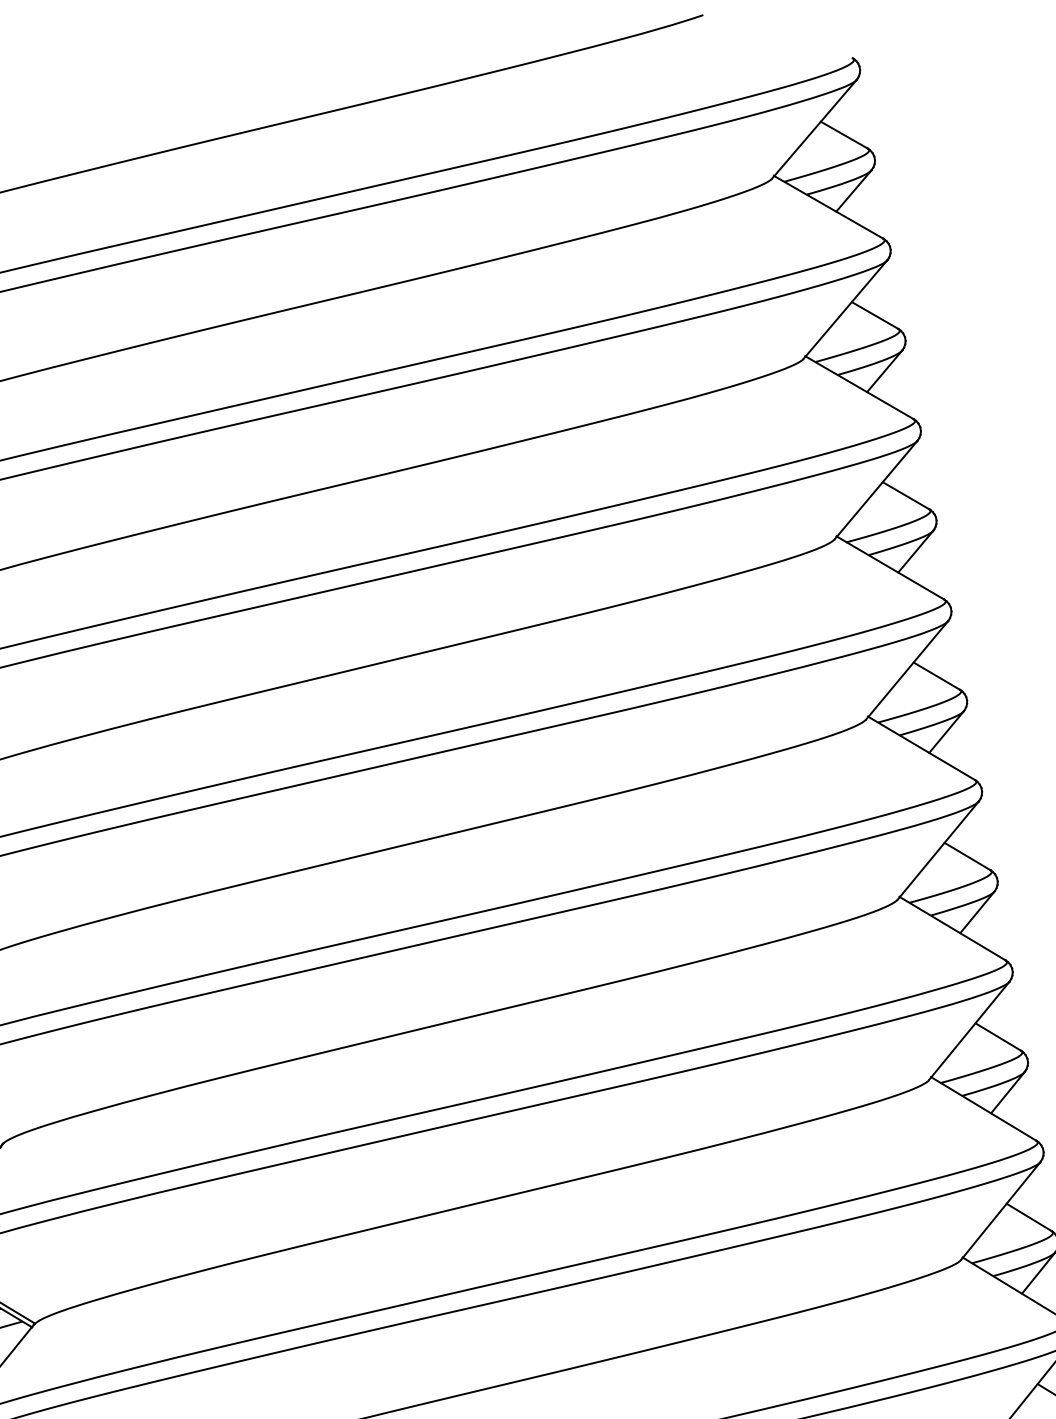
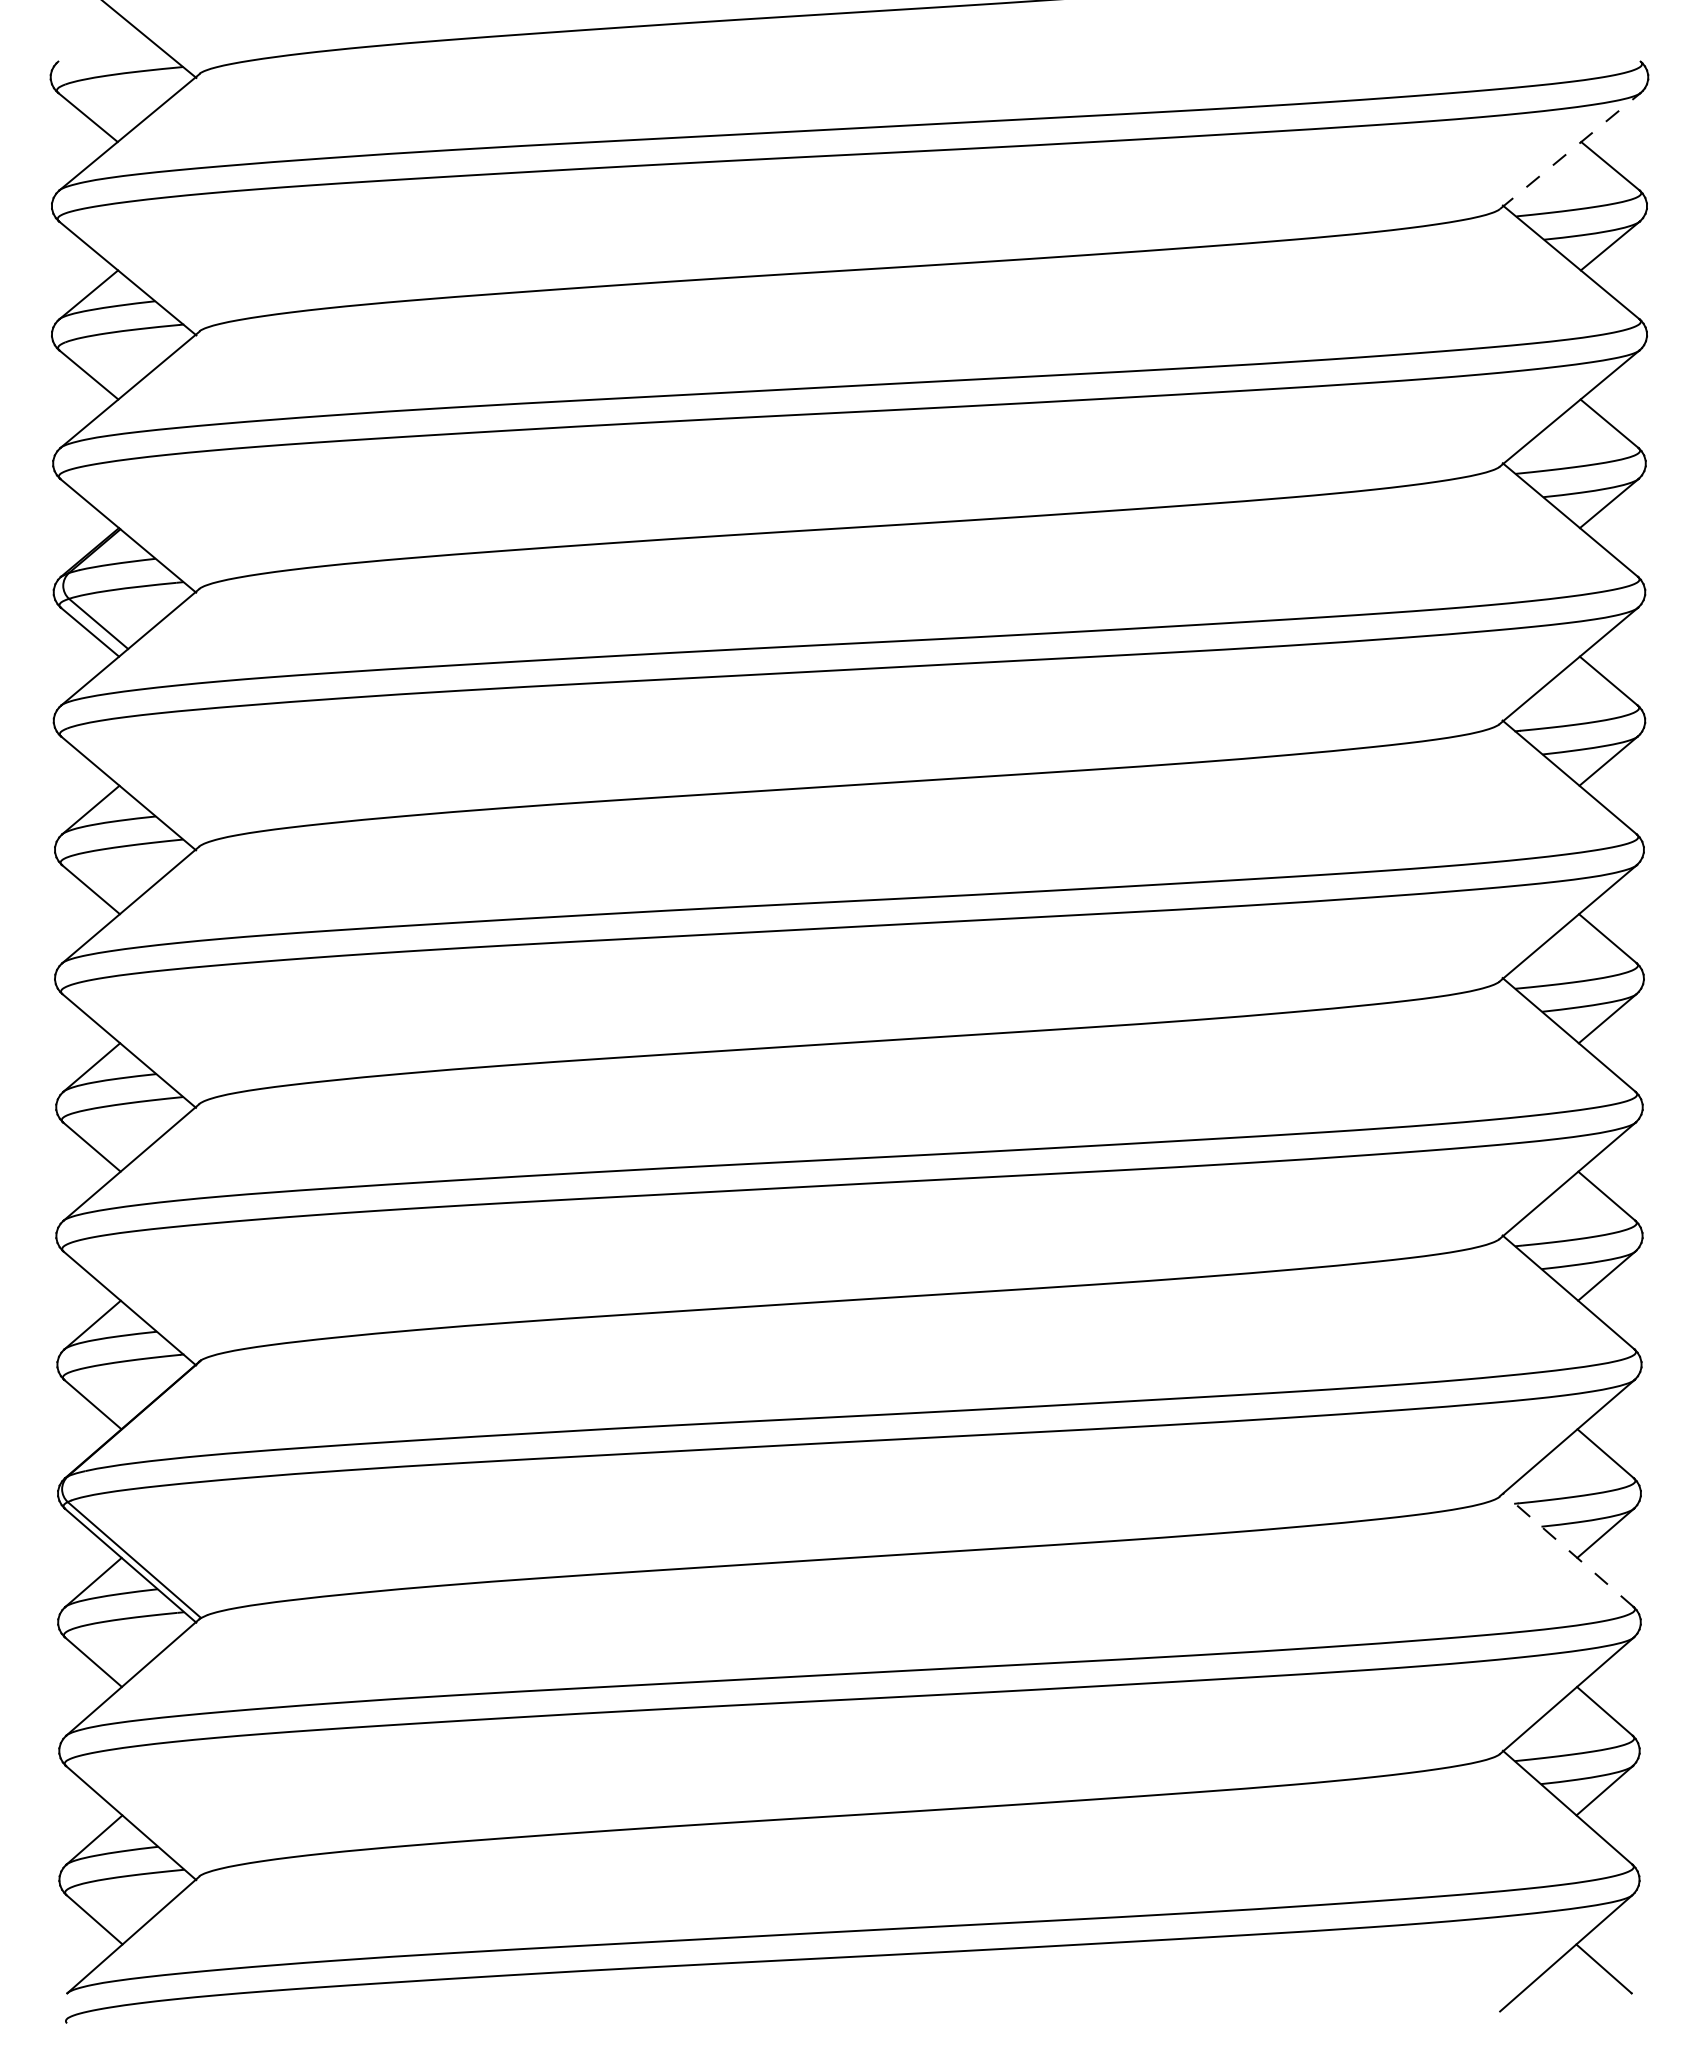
line: (814, 128) -> (1570, 150), solid -> dashed
line: (984, 1109) -> (1568, 1550), solid -> dashed

